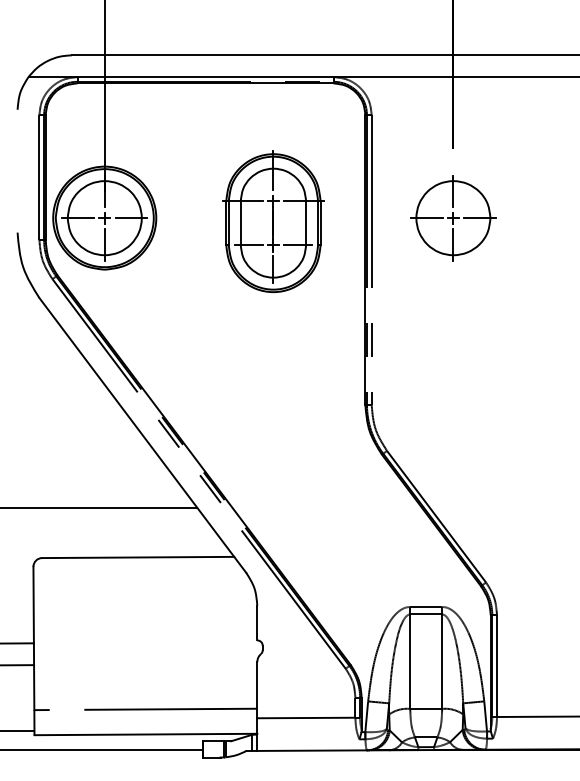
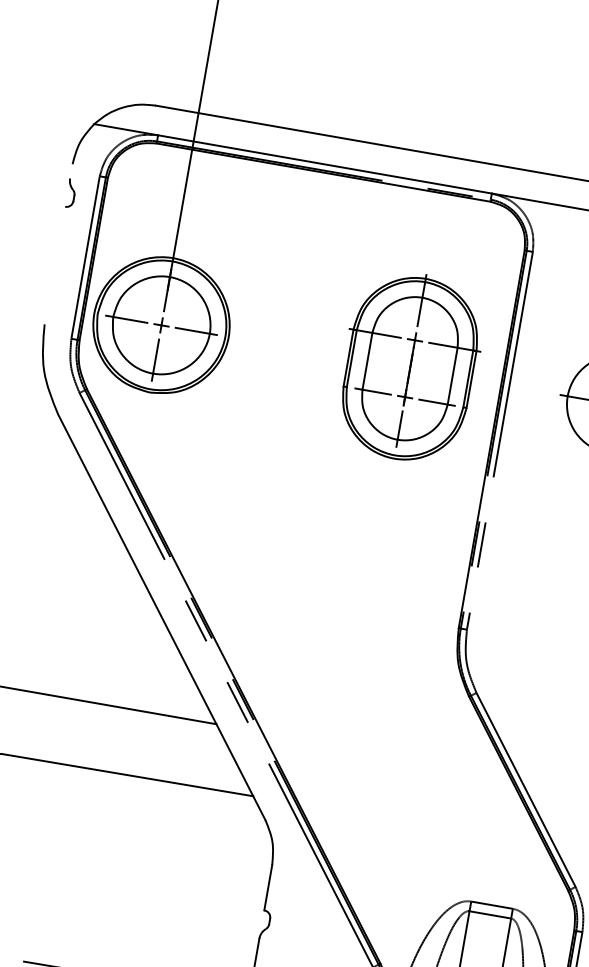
part: (19, 131) -> (70, 193), added
part: (273, 221) -> (410, 366), moved

